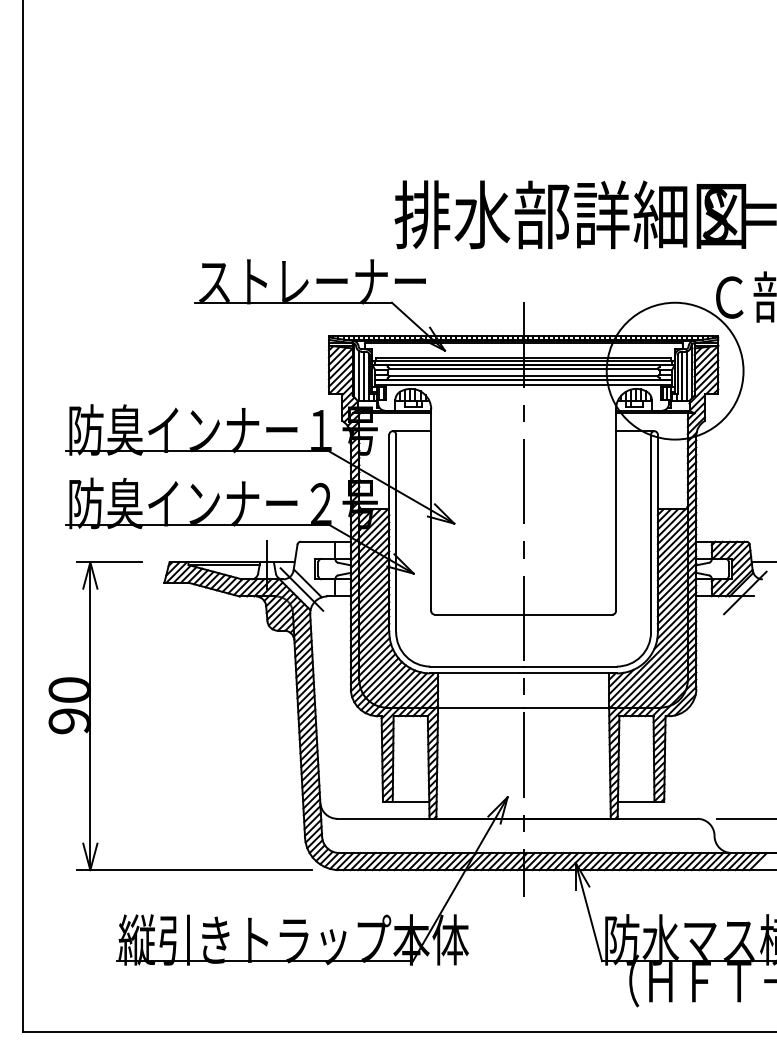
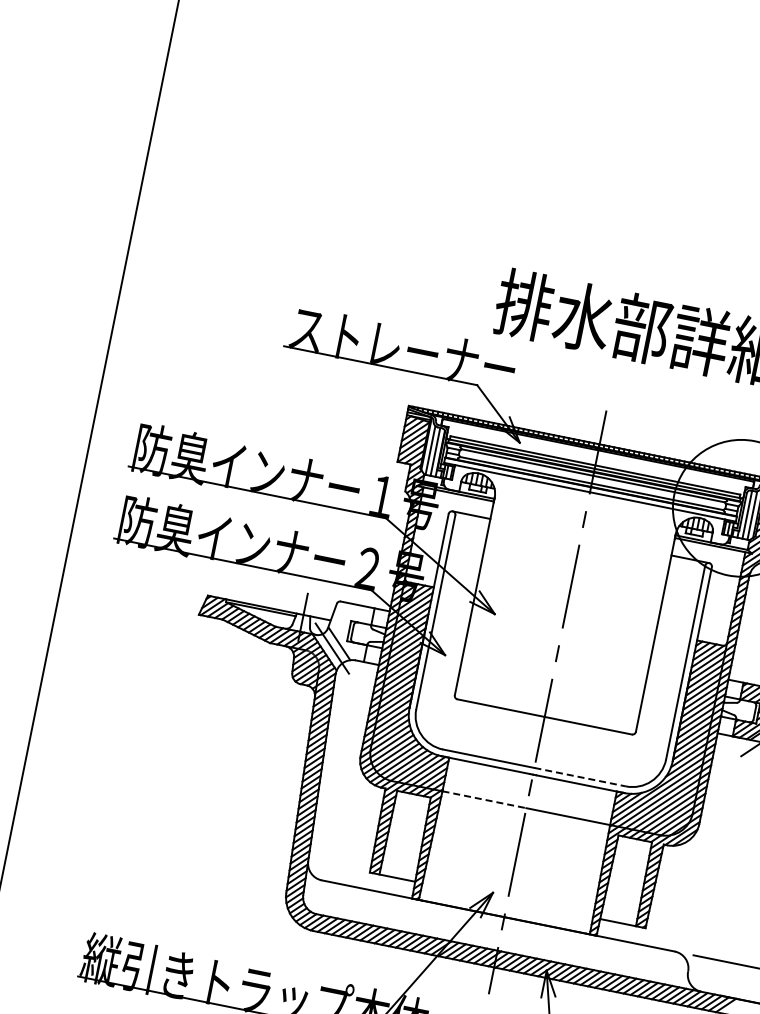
line: (570, 666) -> (580, 777), solid -> dashed
line: (480, 707) -> (484, 799), solid -> dashed
part: (90, 716) -> (100, 731), removed

